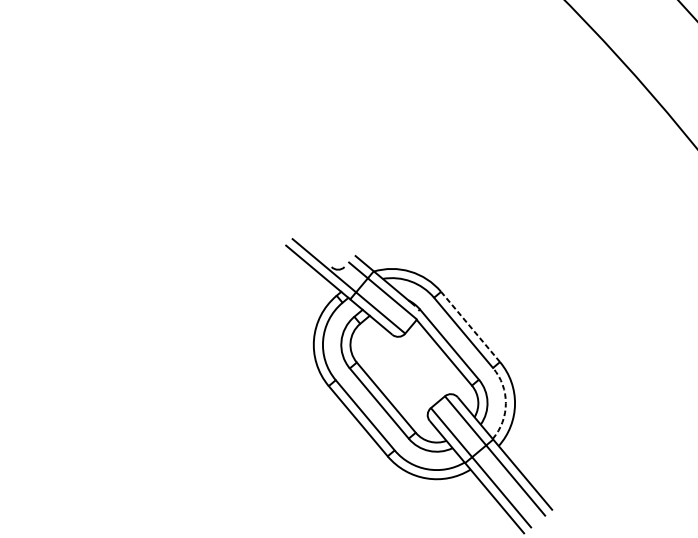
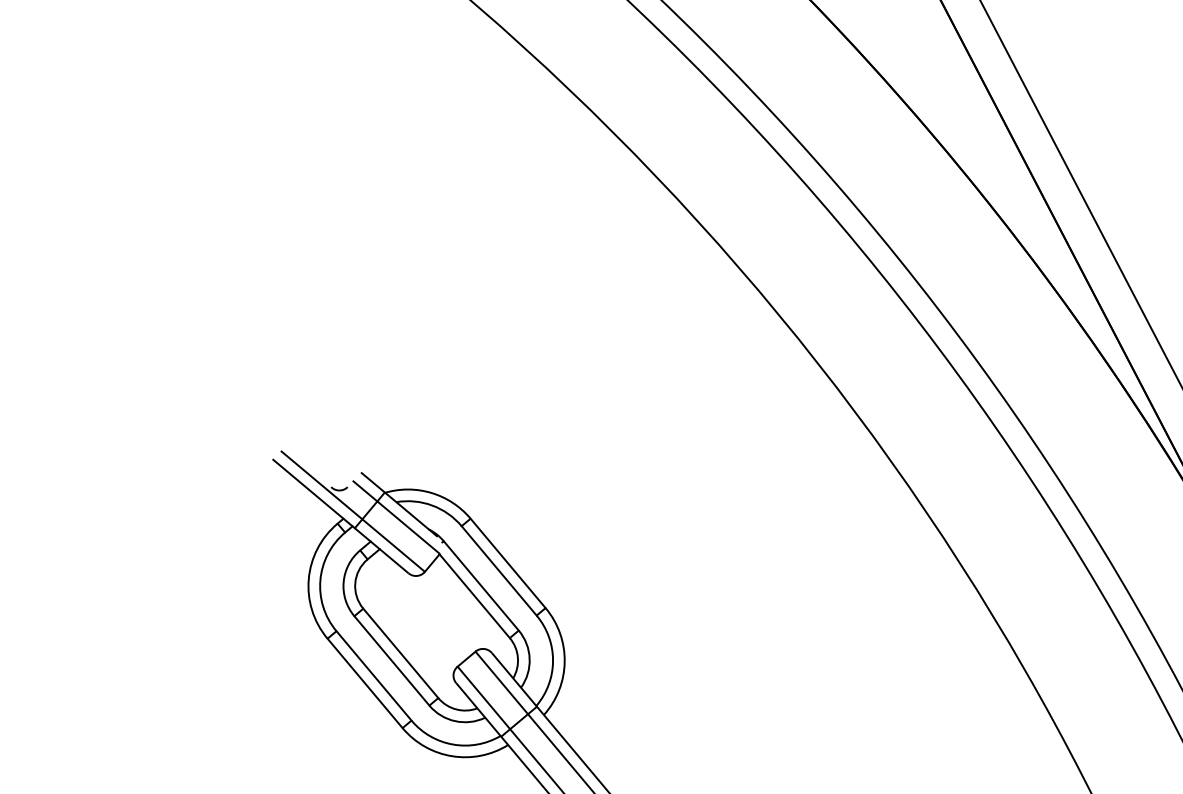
line: (470, 327) -> (507, 563), dashed -> solid
arc: (506, 403) -> (553, 660), dashed -> solid

